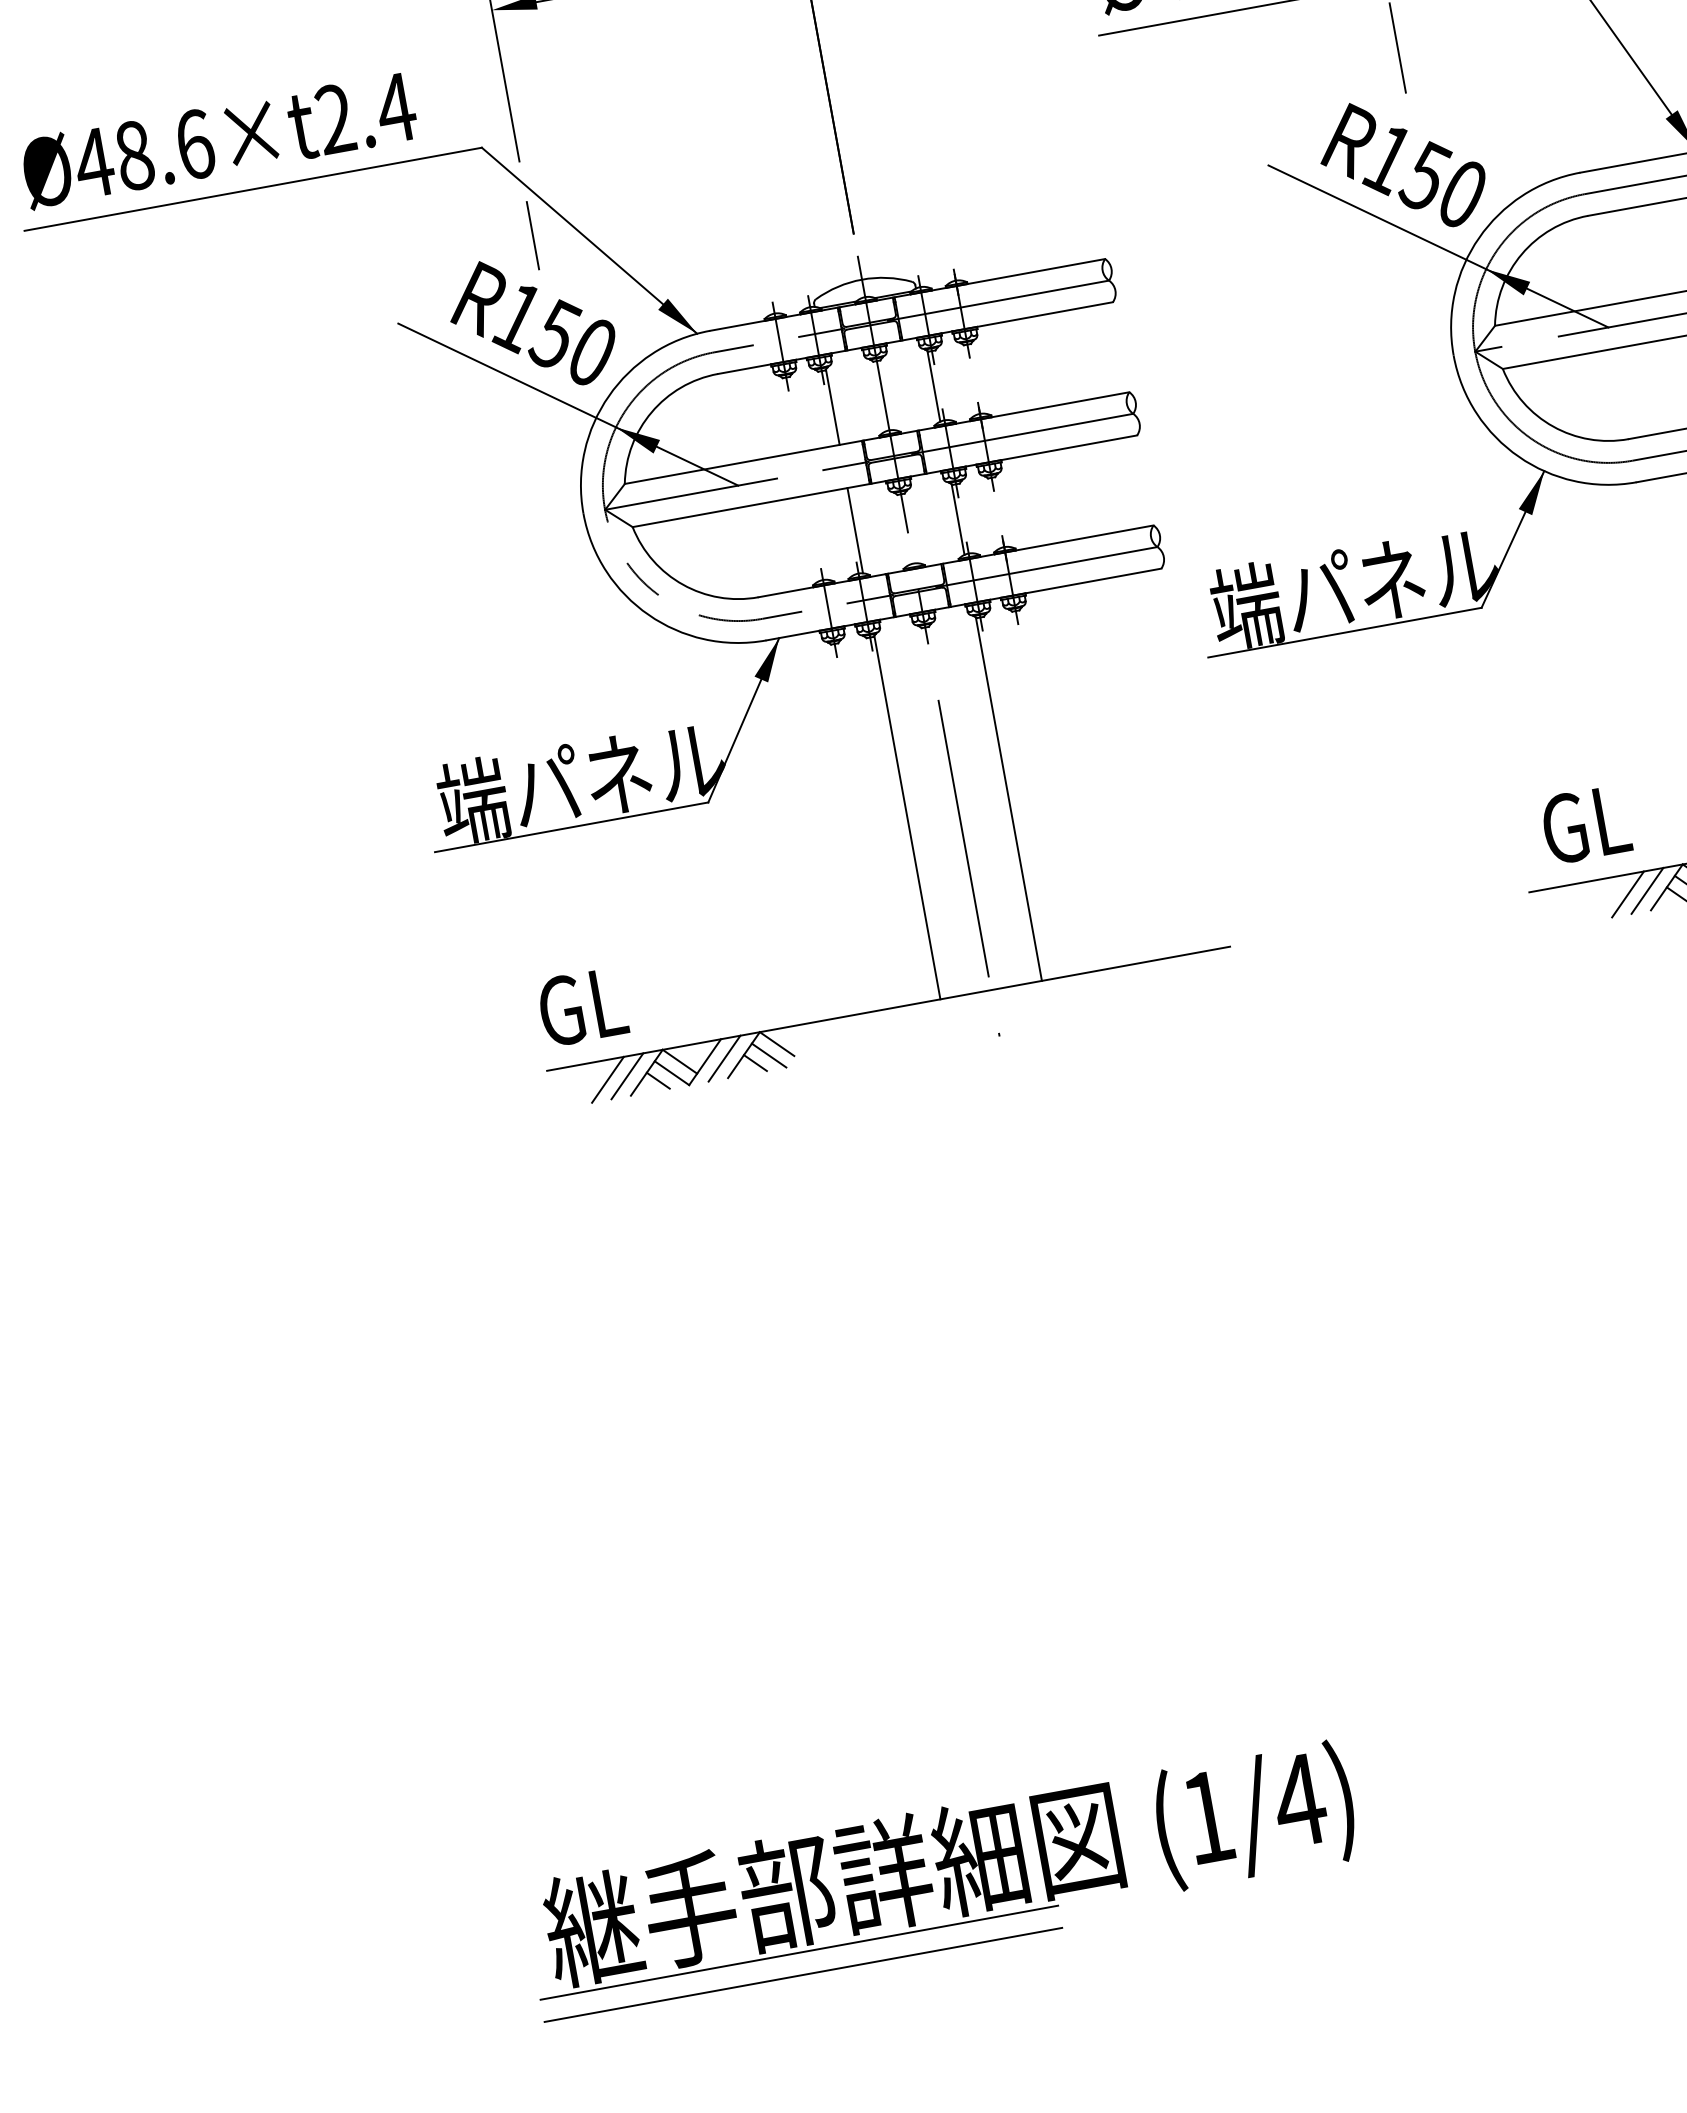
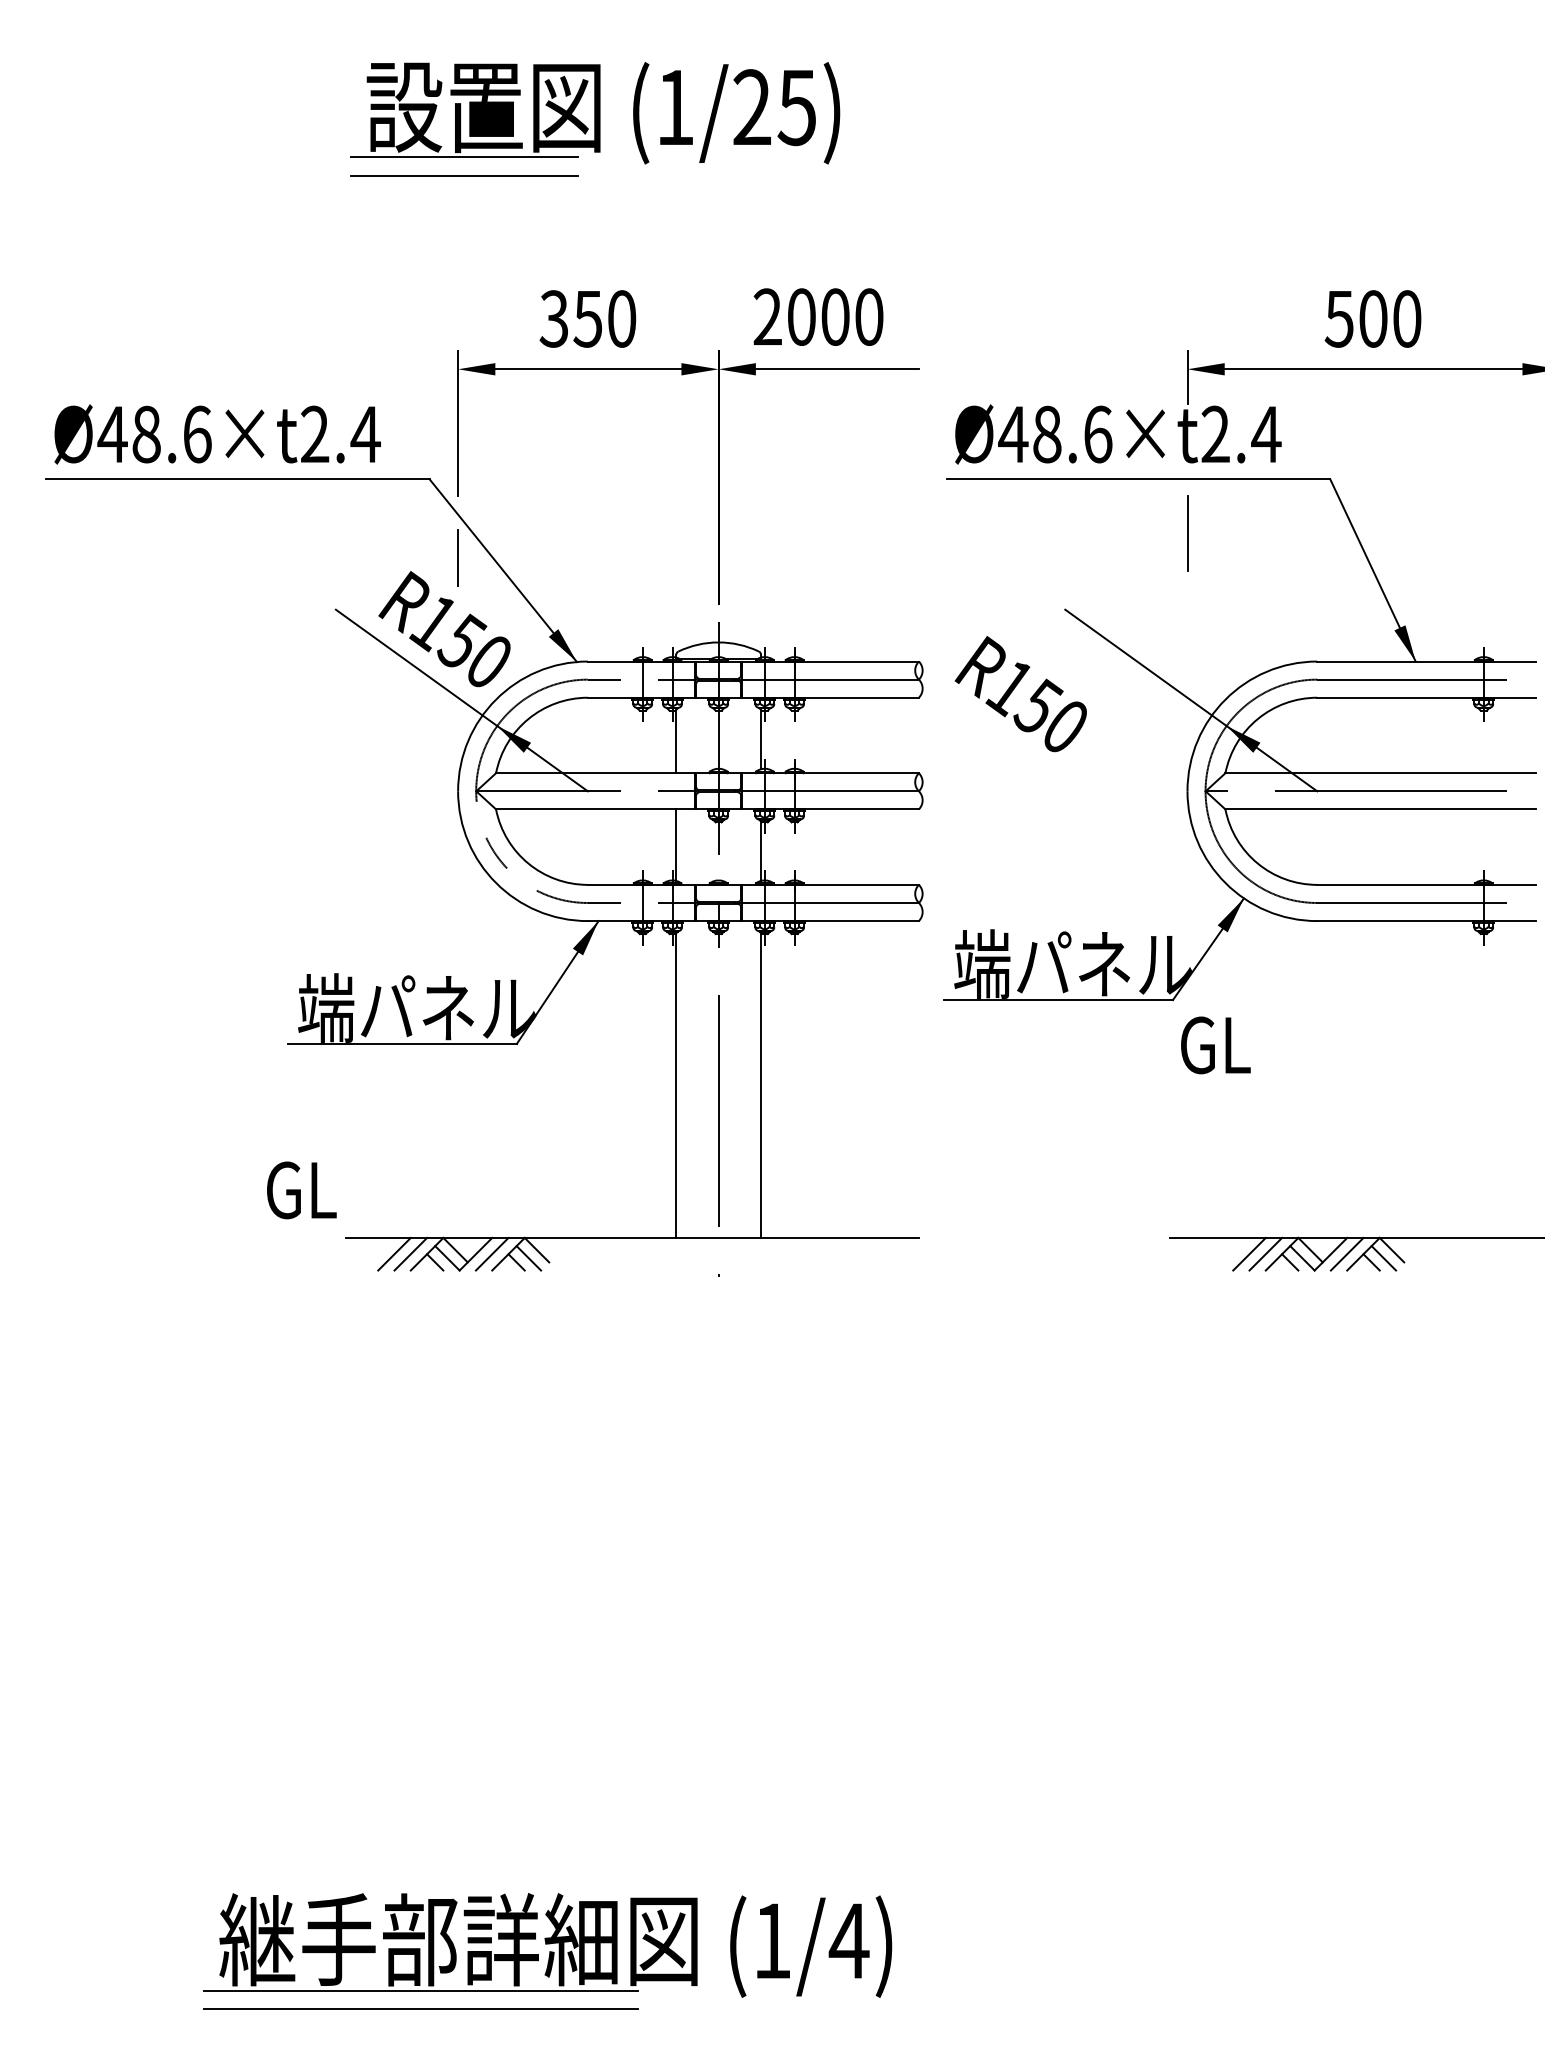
text: (1401, 165) -> (1020, 694), moved
text: (1585, 824) -> (1215, 1045), moved
text: (582, 1007) -> (301, 1190), moved

